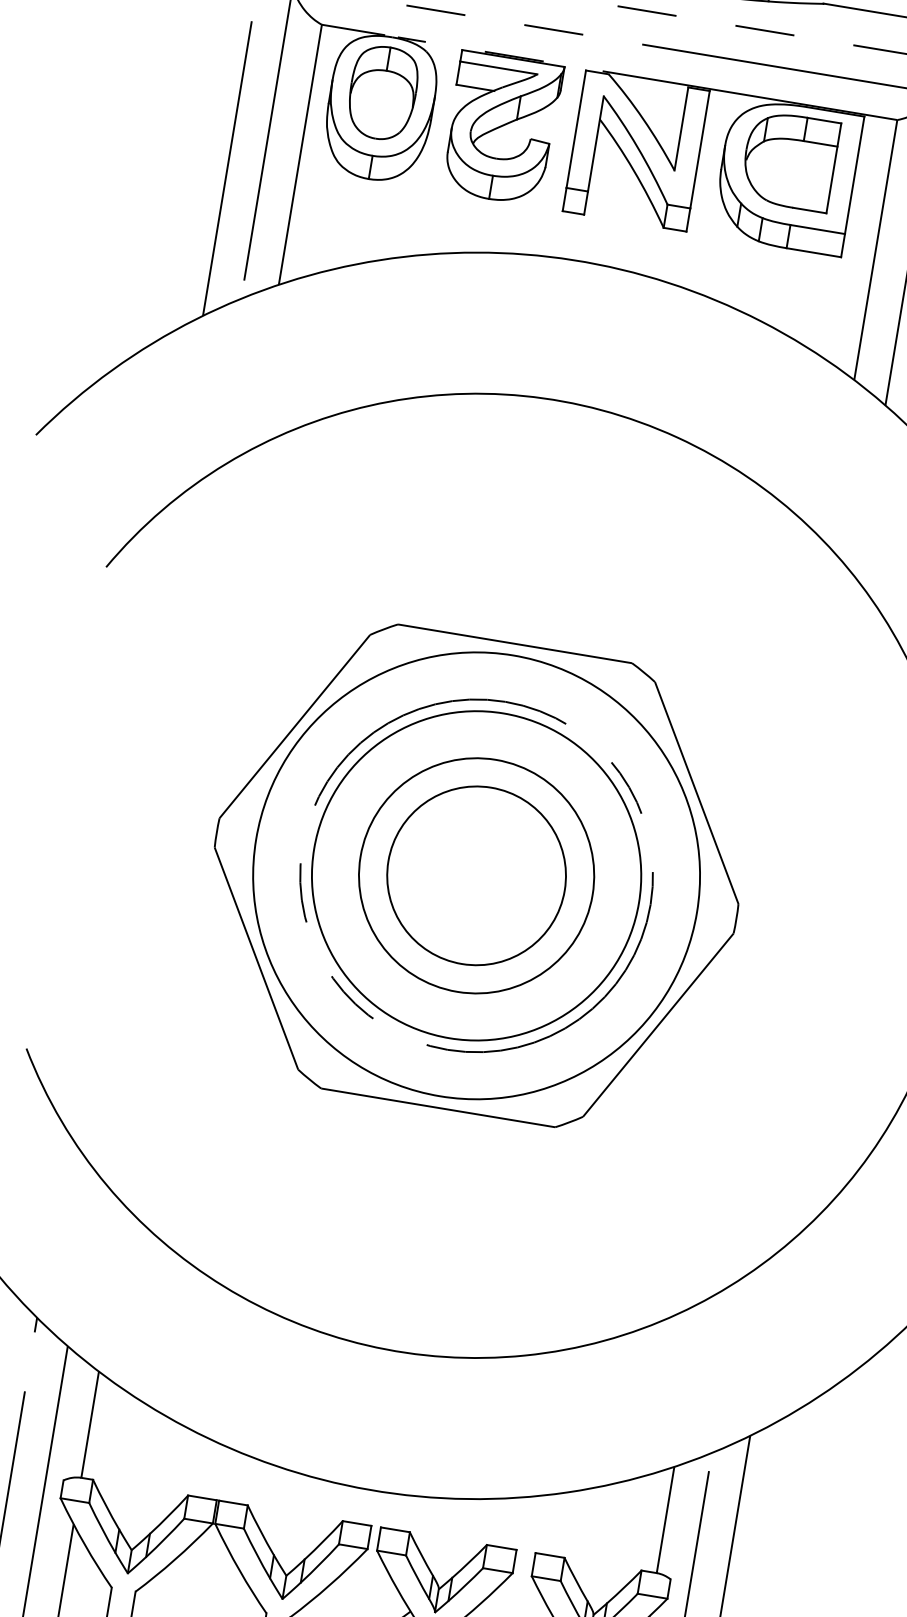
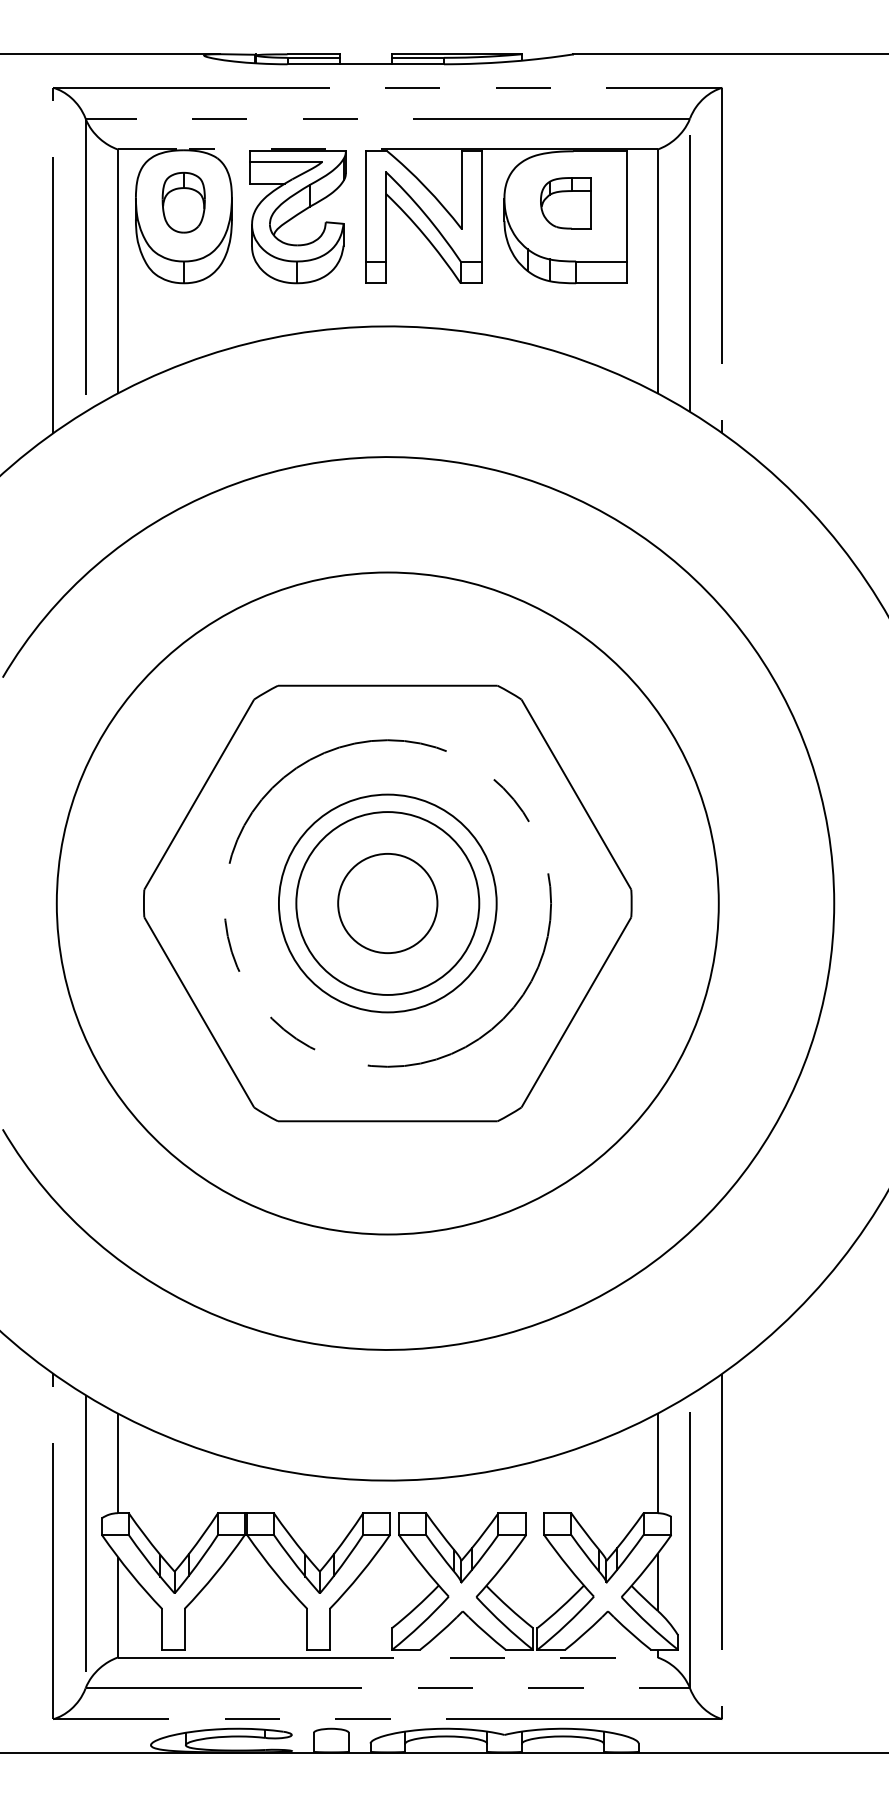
part: (382, 92) -> (183, 202), size x0.7
part: (789, 161) -> (565, 203), size x0.6
circle: (476, 875) -> (387, 903), size x0.6
circle: (476, 875) -> (387, 903), size x0.6
circle: (476, 875) -> (387, 903), size x1.6

